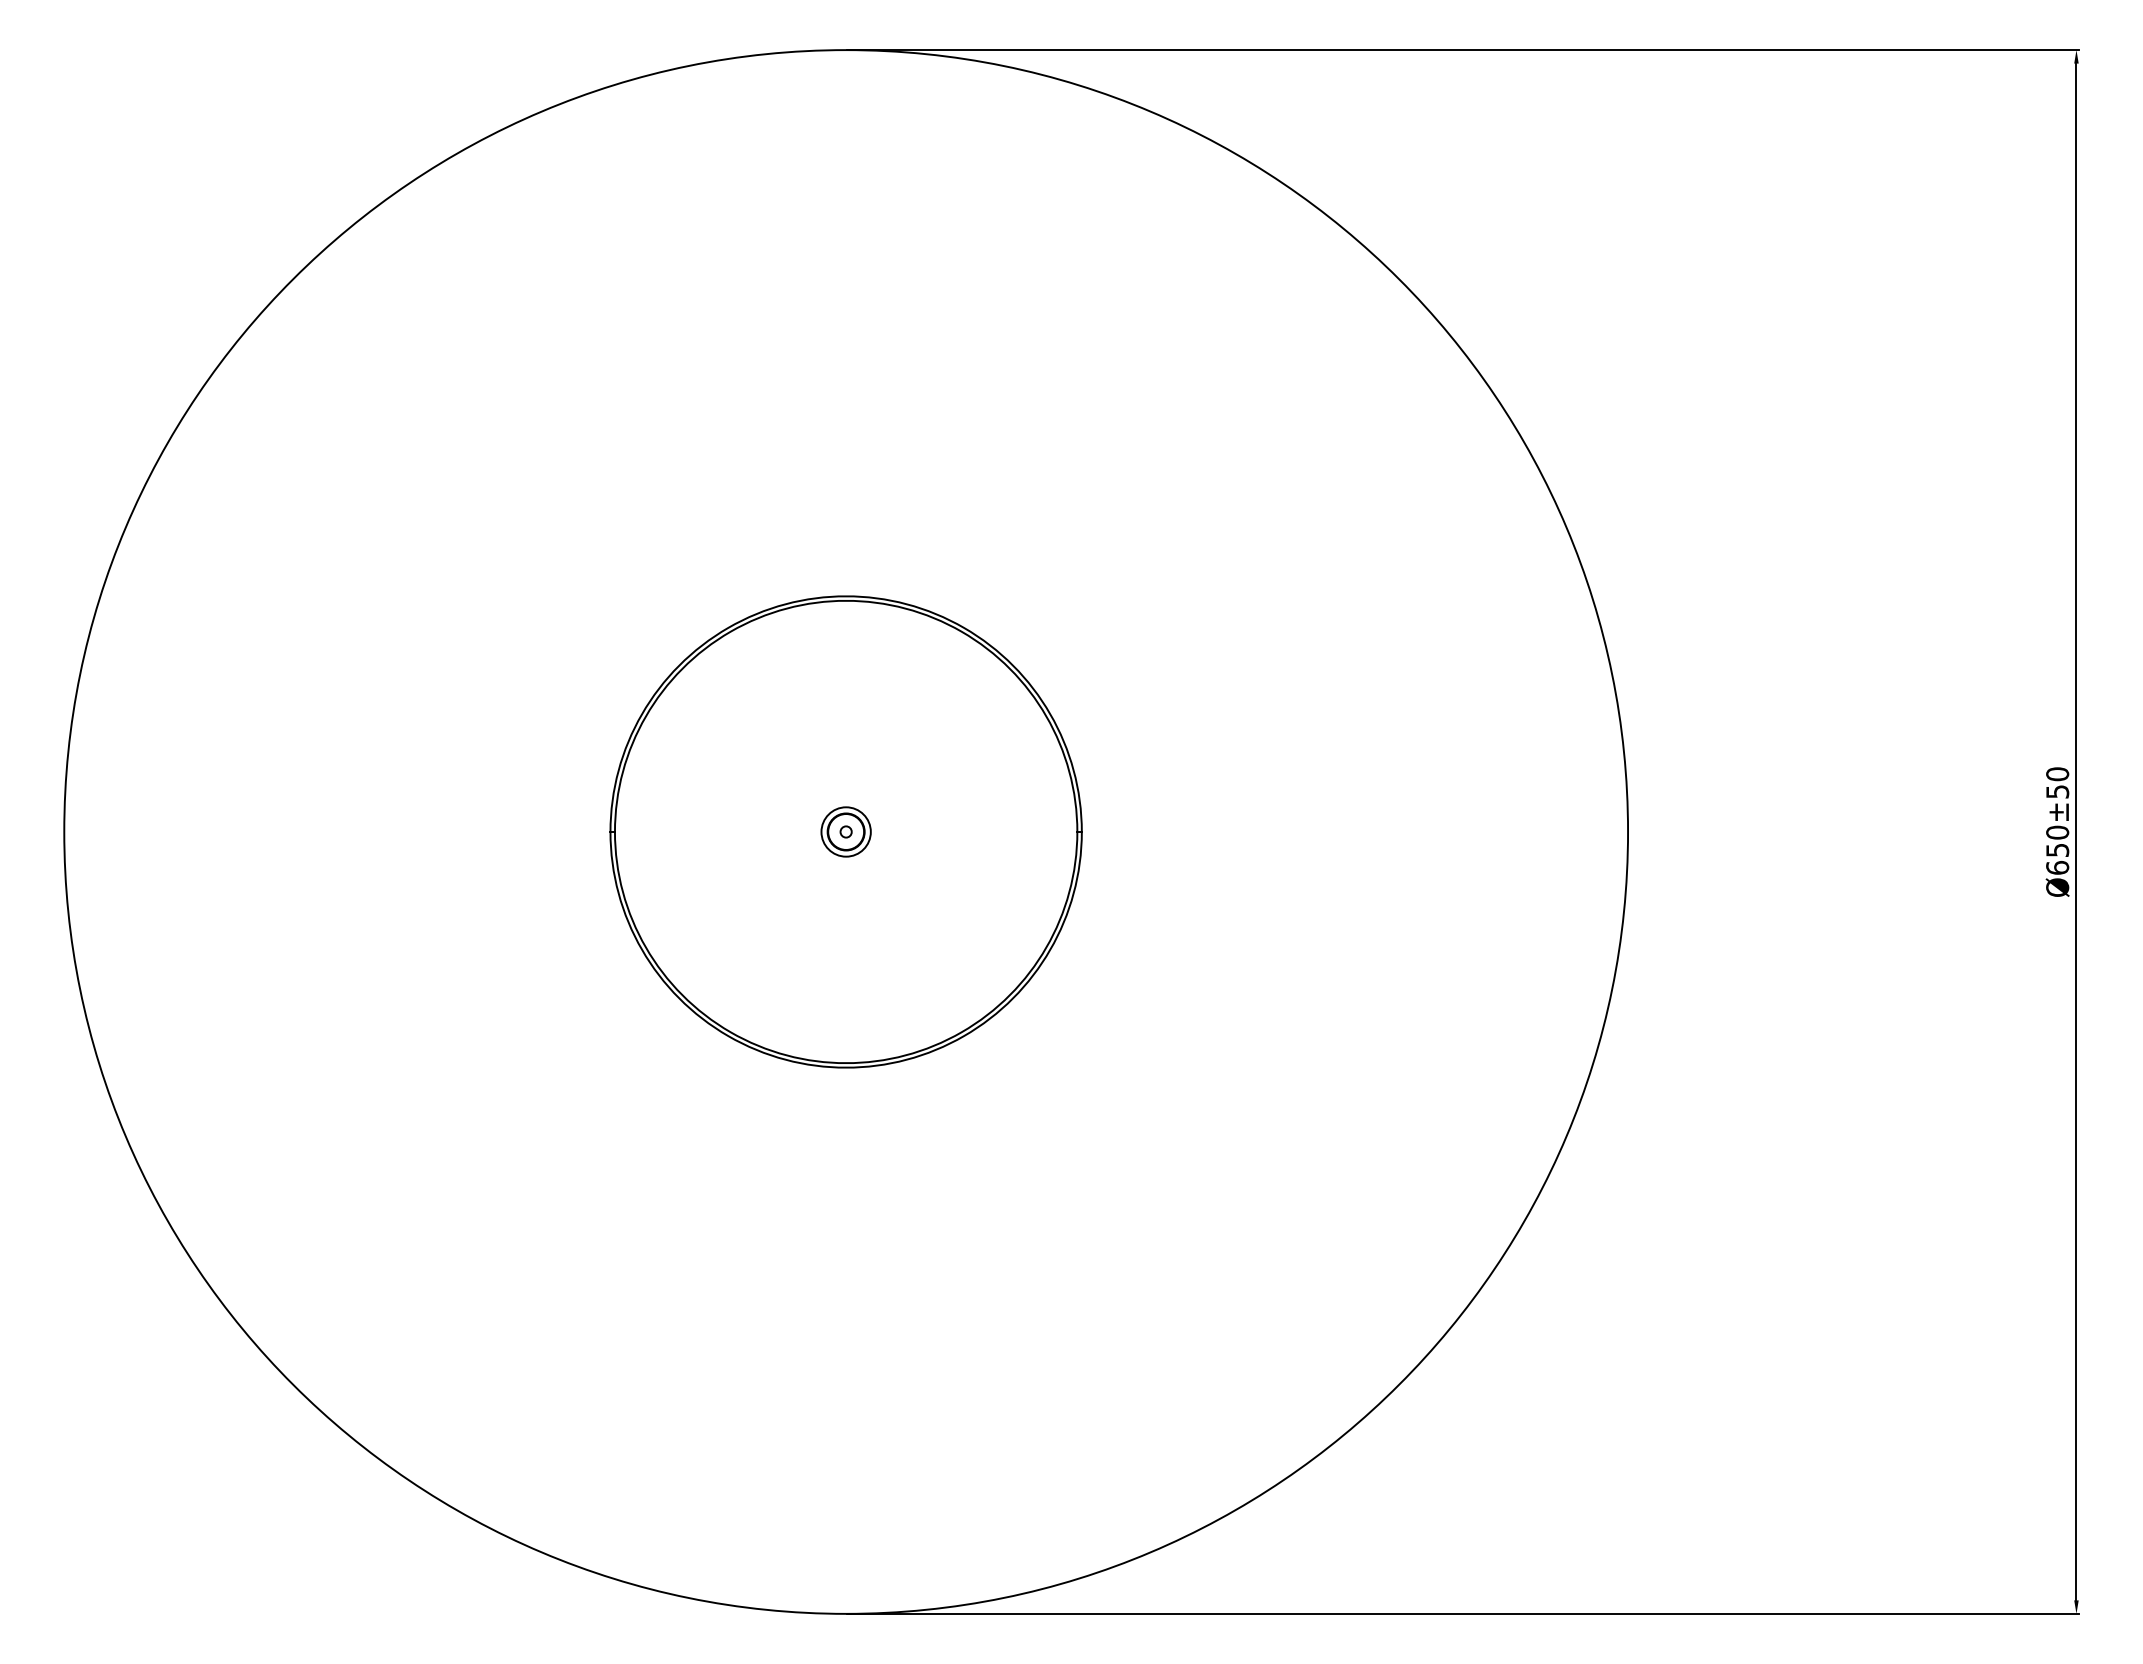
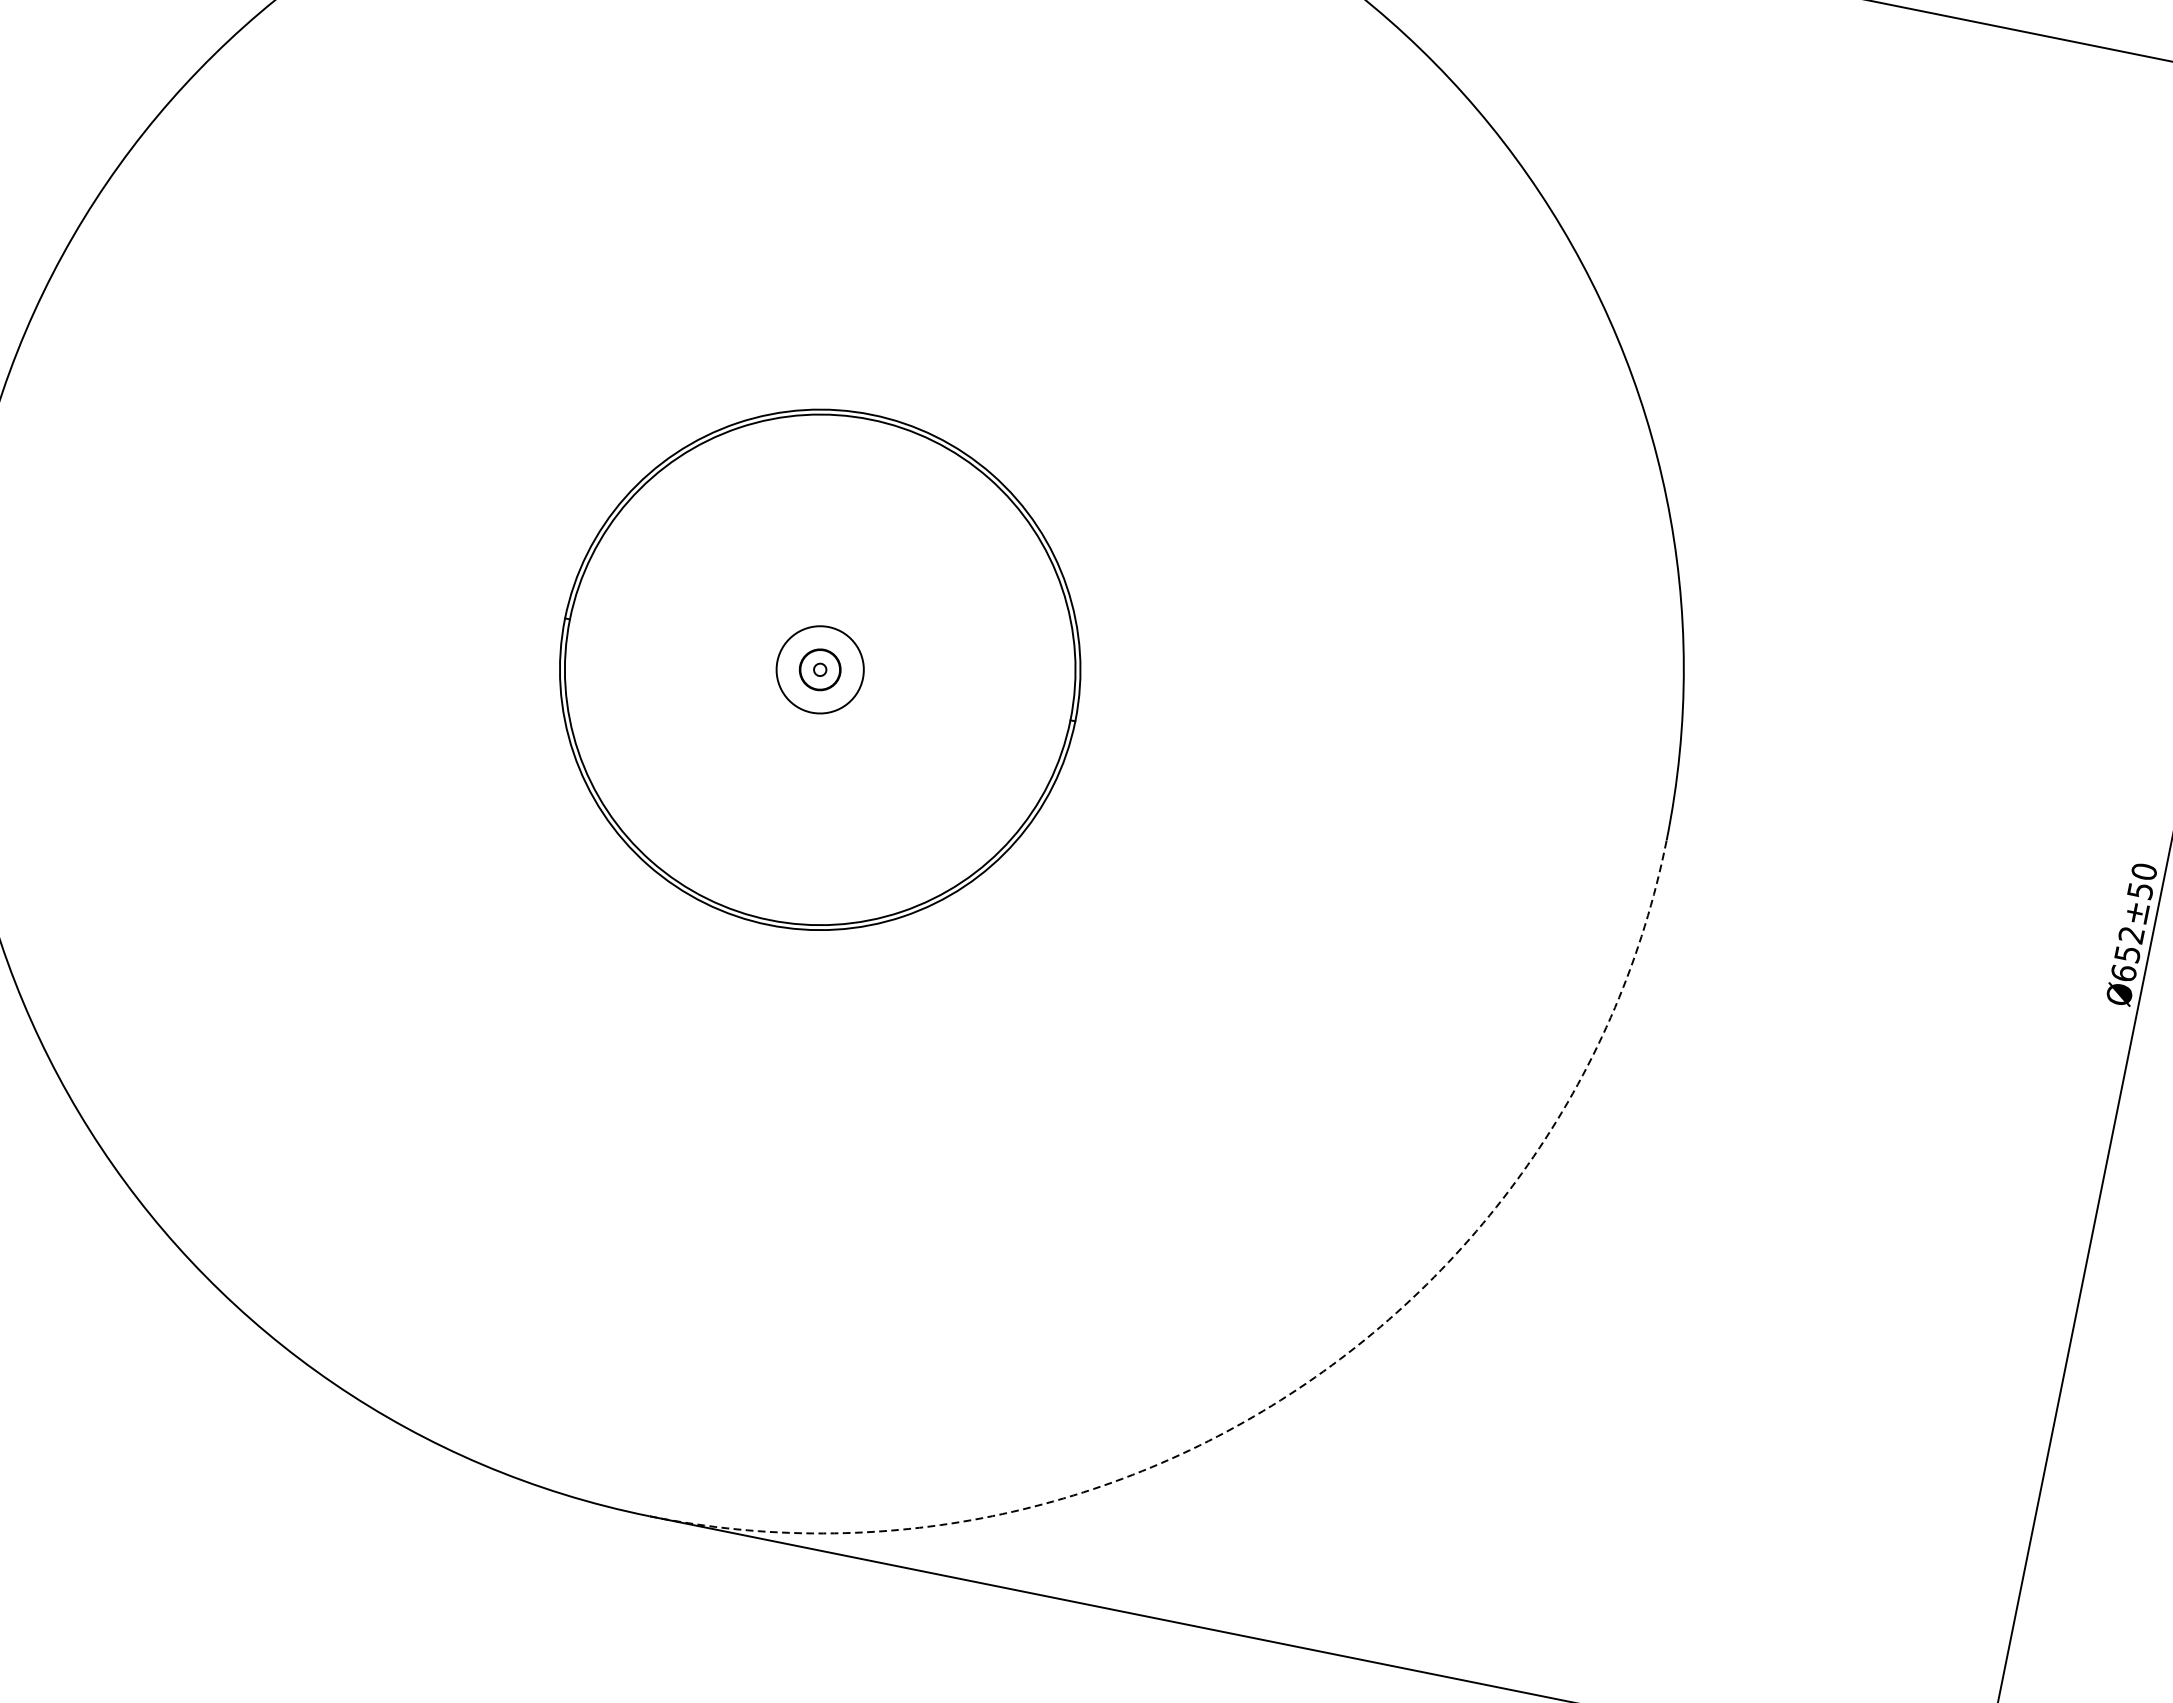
circle: (845, 831) -> (819, 669), size x1.6
text: (2057, 832) -> (2131, 934), Ø650±50 -> Ø652±50
arc: (1399, 1384) -> (1298, 1388), solid -> dashed

